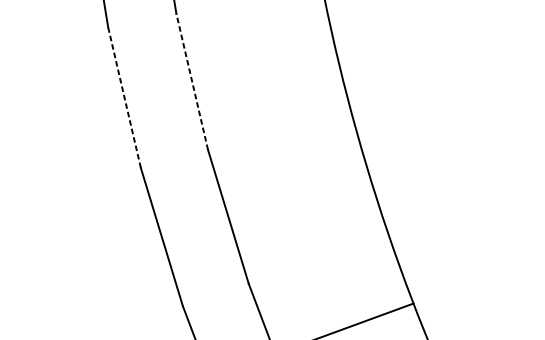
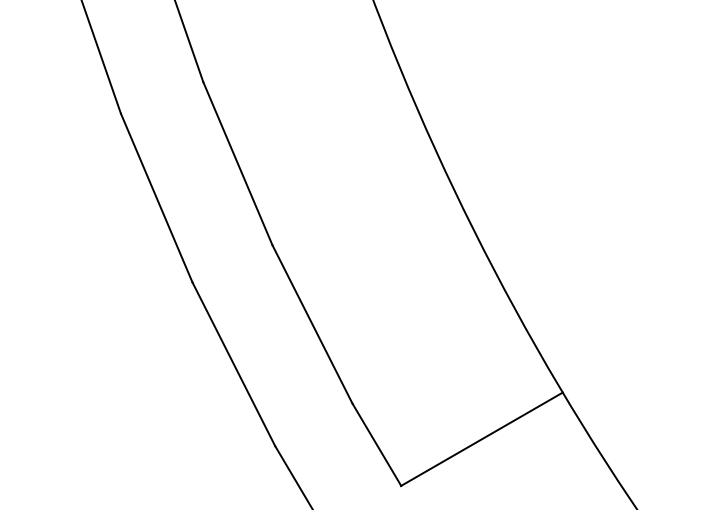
line: (191, 81) -> (237, 163), dashed -> solid
line: (124, 97) -> (156, 198), dashed -> solid

